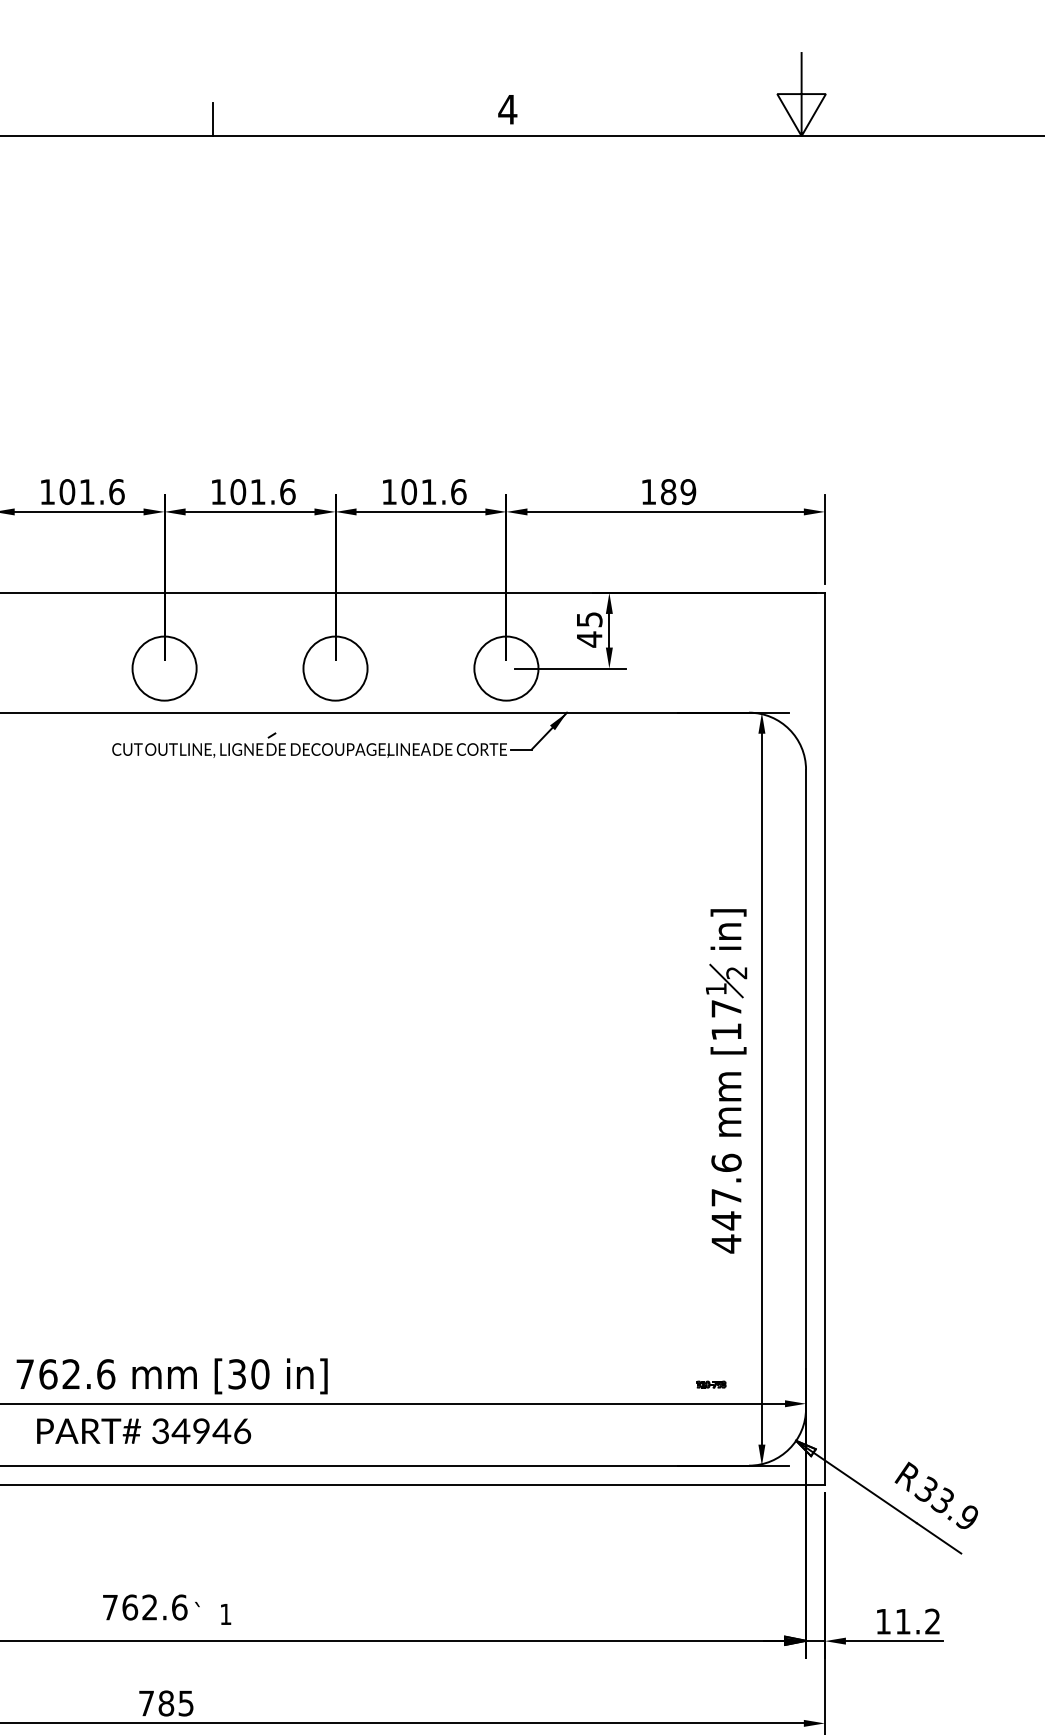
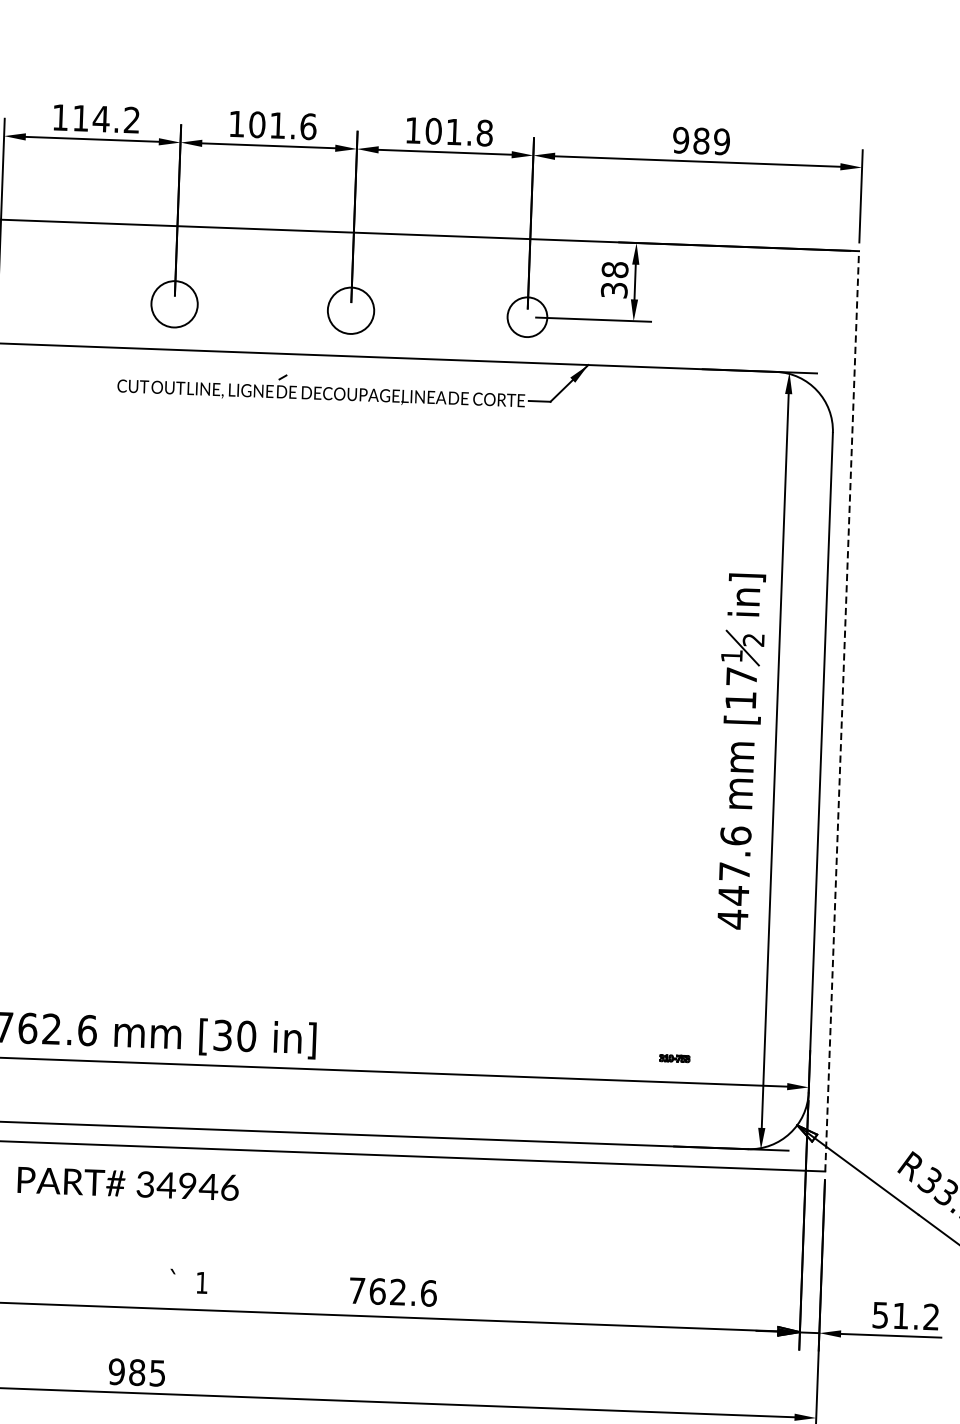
text: (458, 491) -> (484, 132), 101.6 -> 101.8
text: (91, 492) -> (105, 119), 101.6 -> 114.2
text: (648, 492) -> (680, 140), 189 -> 989
text: (589, 629) -> (614, 280), 45 -> 38
circle: (164, 668) -> (174, 304), size x0.7
circle: (335, 668) -> (351, 310), size x0.7
circle: (506, 668) -> (527, 317), size x0.6
line: (824, 1038) -> (841, 711), solid -> dashed
part: (711, 1384) -> (675, 1058), moved
text: (144, 1431) -> (128, 1184), moved
text: (145, 1607) -> (393, 1292), moved
text: (883, 1621) -> (880, 1315), 11.2 -> 51.2
text: (146, 1703) -> (116, 1371), 785 -> 985

